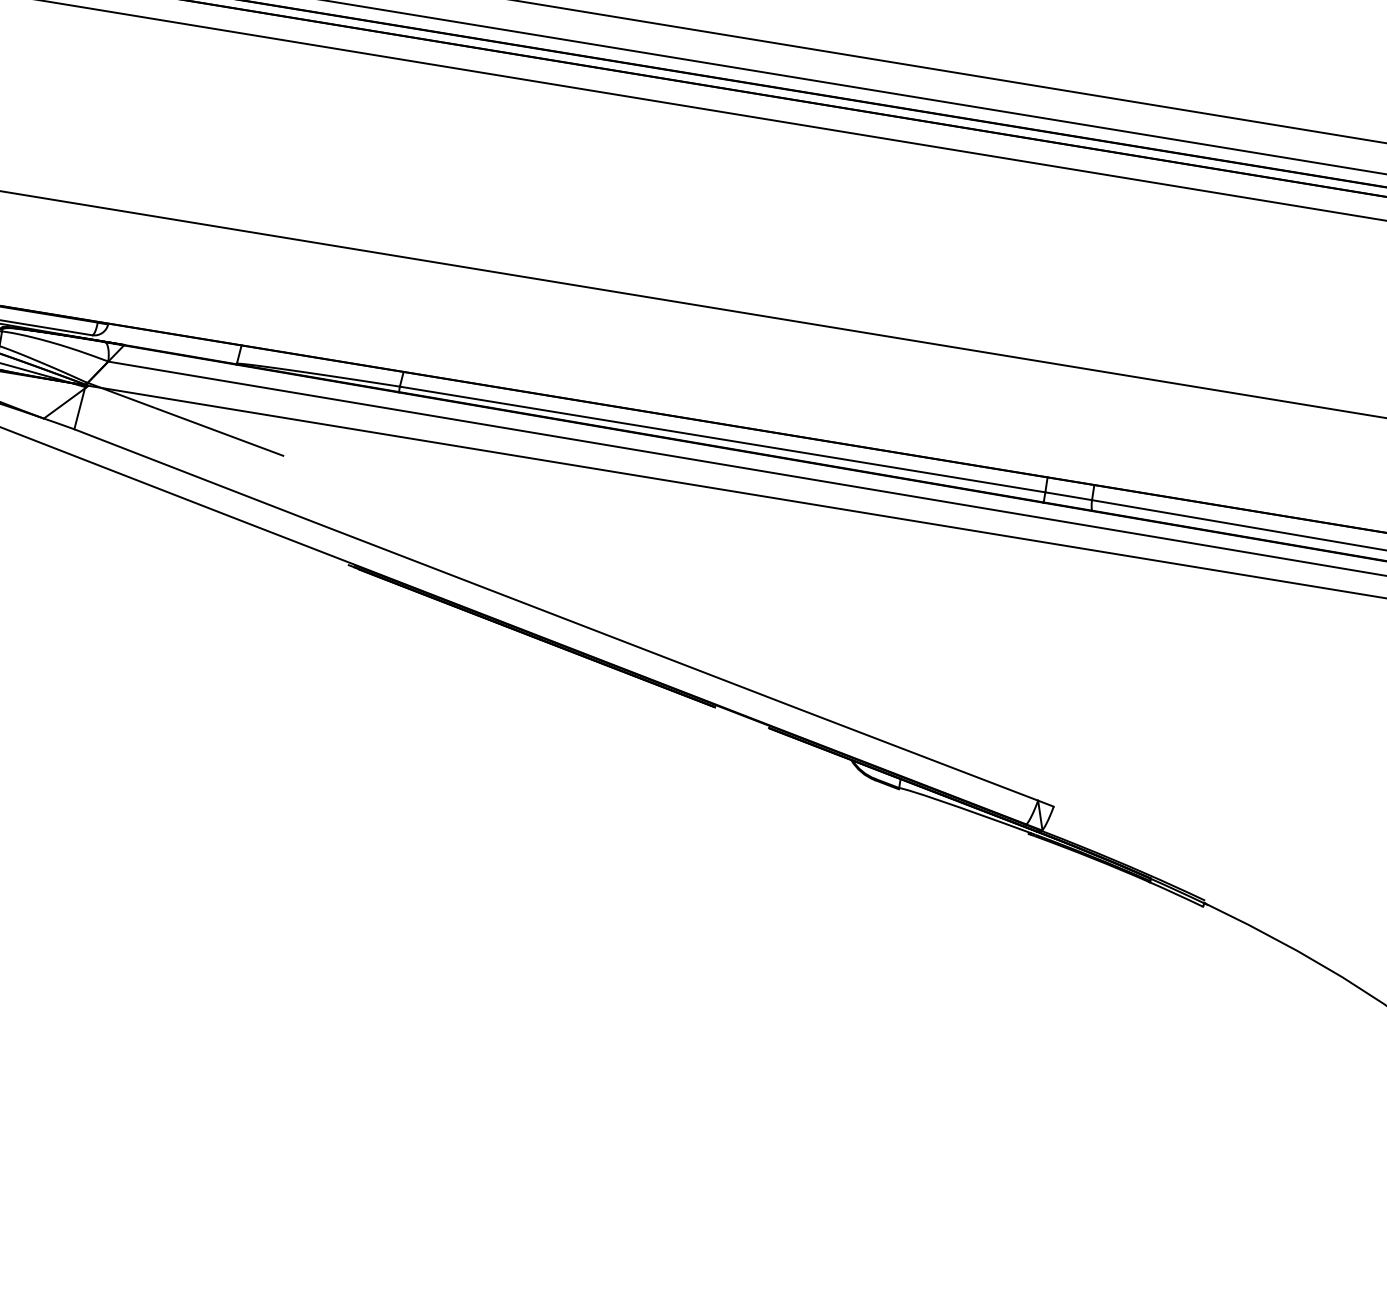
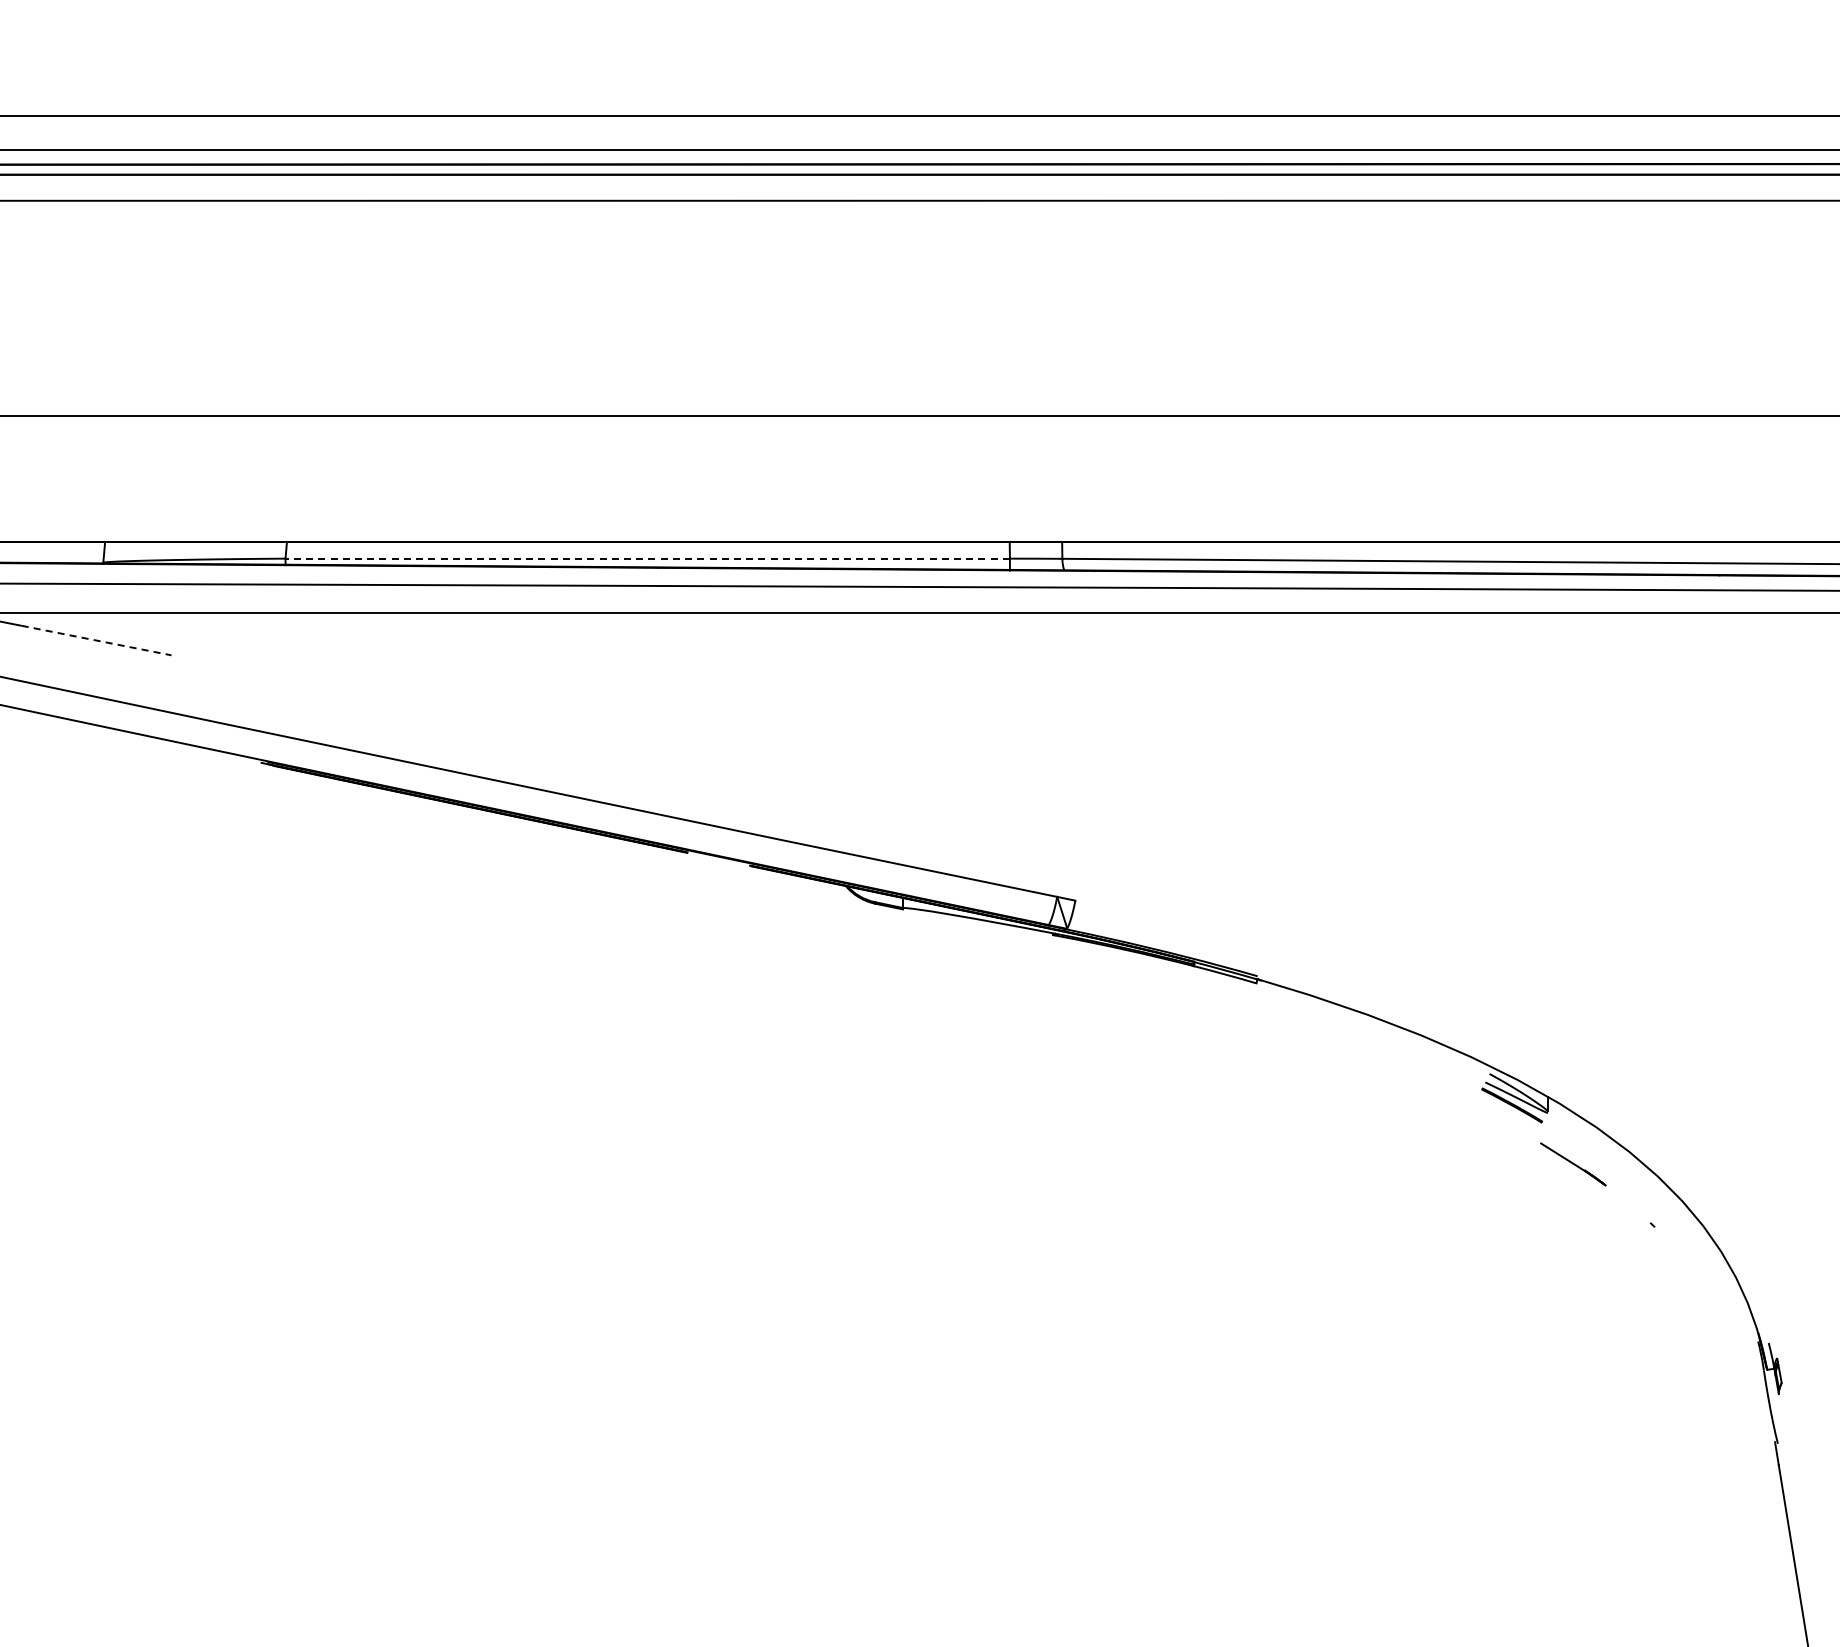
line: (220, 432) -> (97, 640), solid -> dashed
line: (722, 439) -> (647, 558), solid -> dashed

